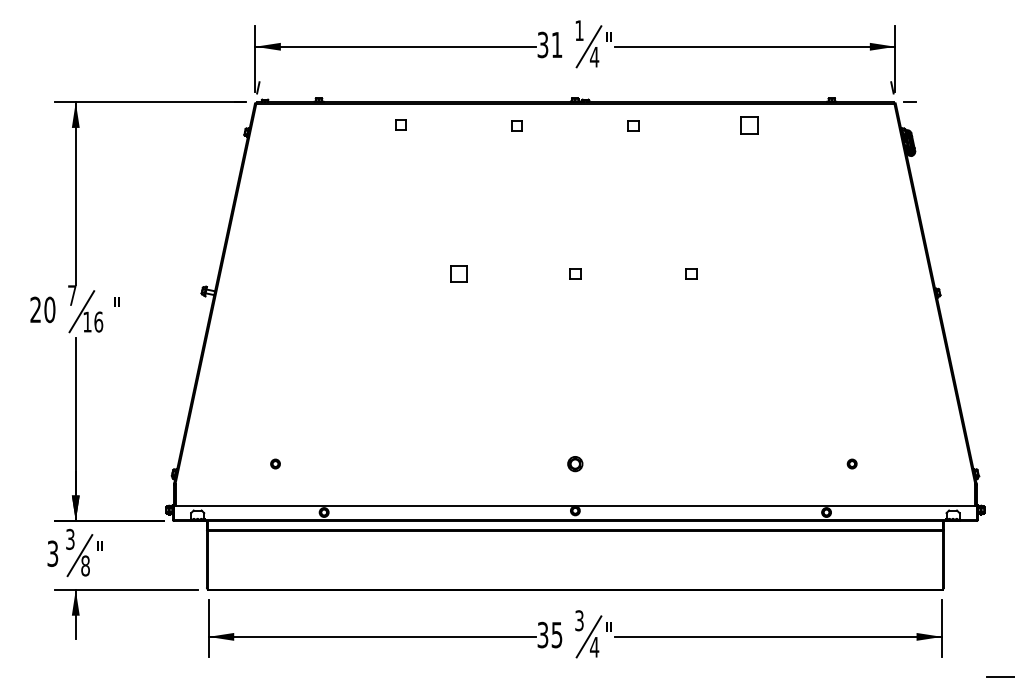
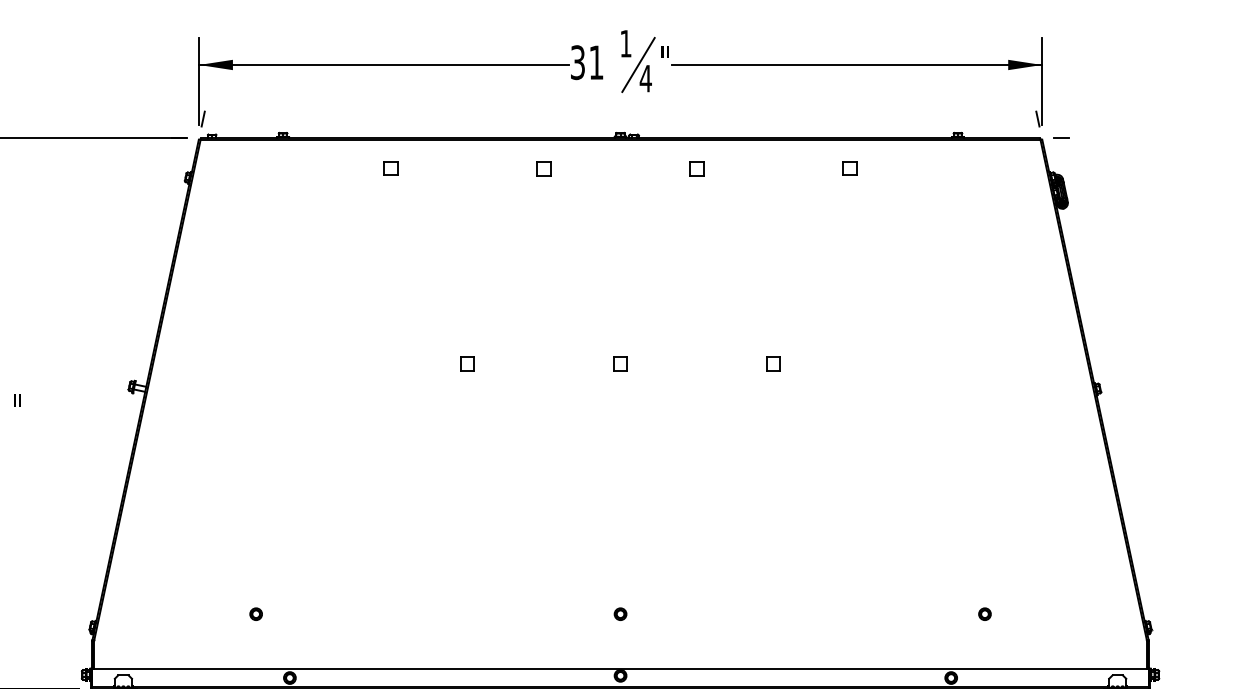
part: (749, 124) -> (849, 167), size x0.62
part: (458, 273) -> (466, 363), size x0.62
part: (275, 463) -> (256, 613), moved
part: (575, 463) -> (620, 613), size x0.62

